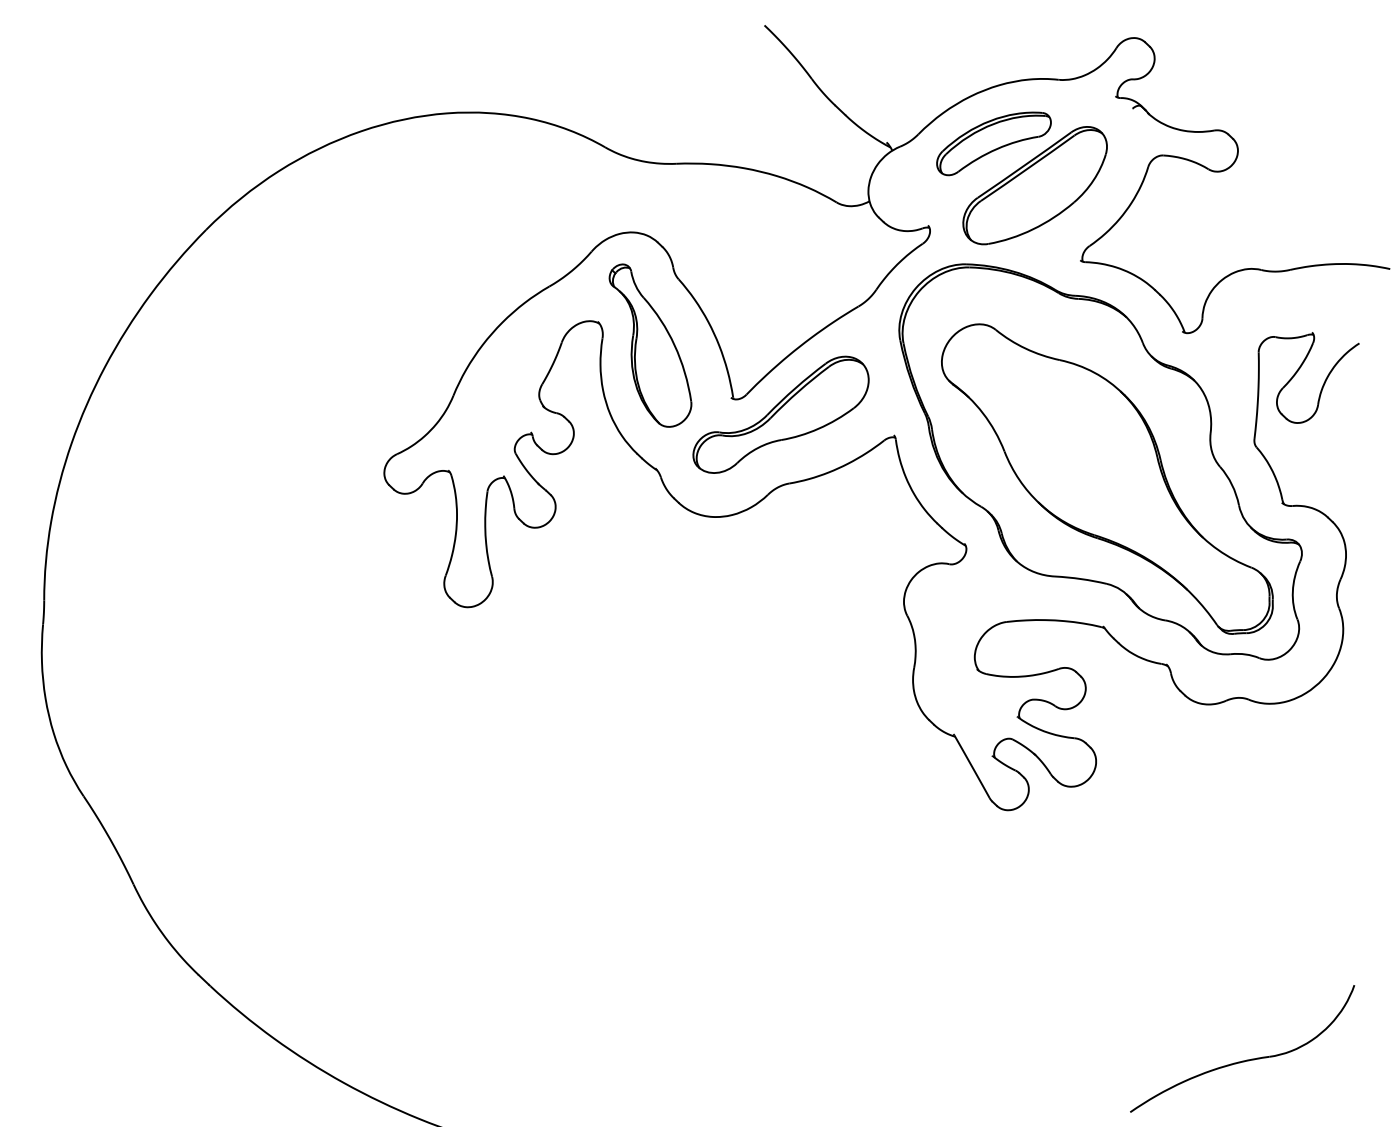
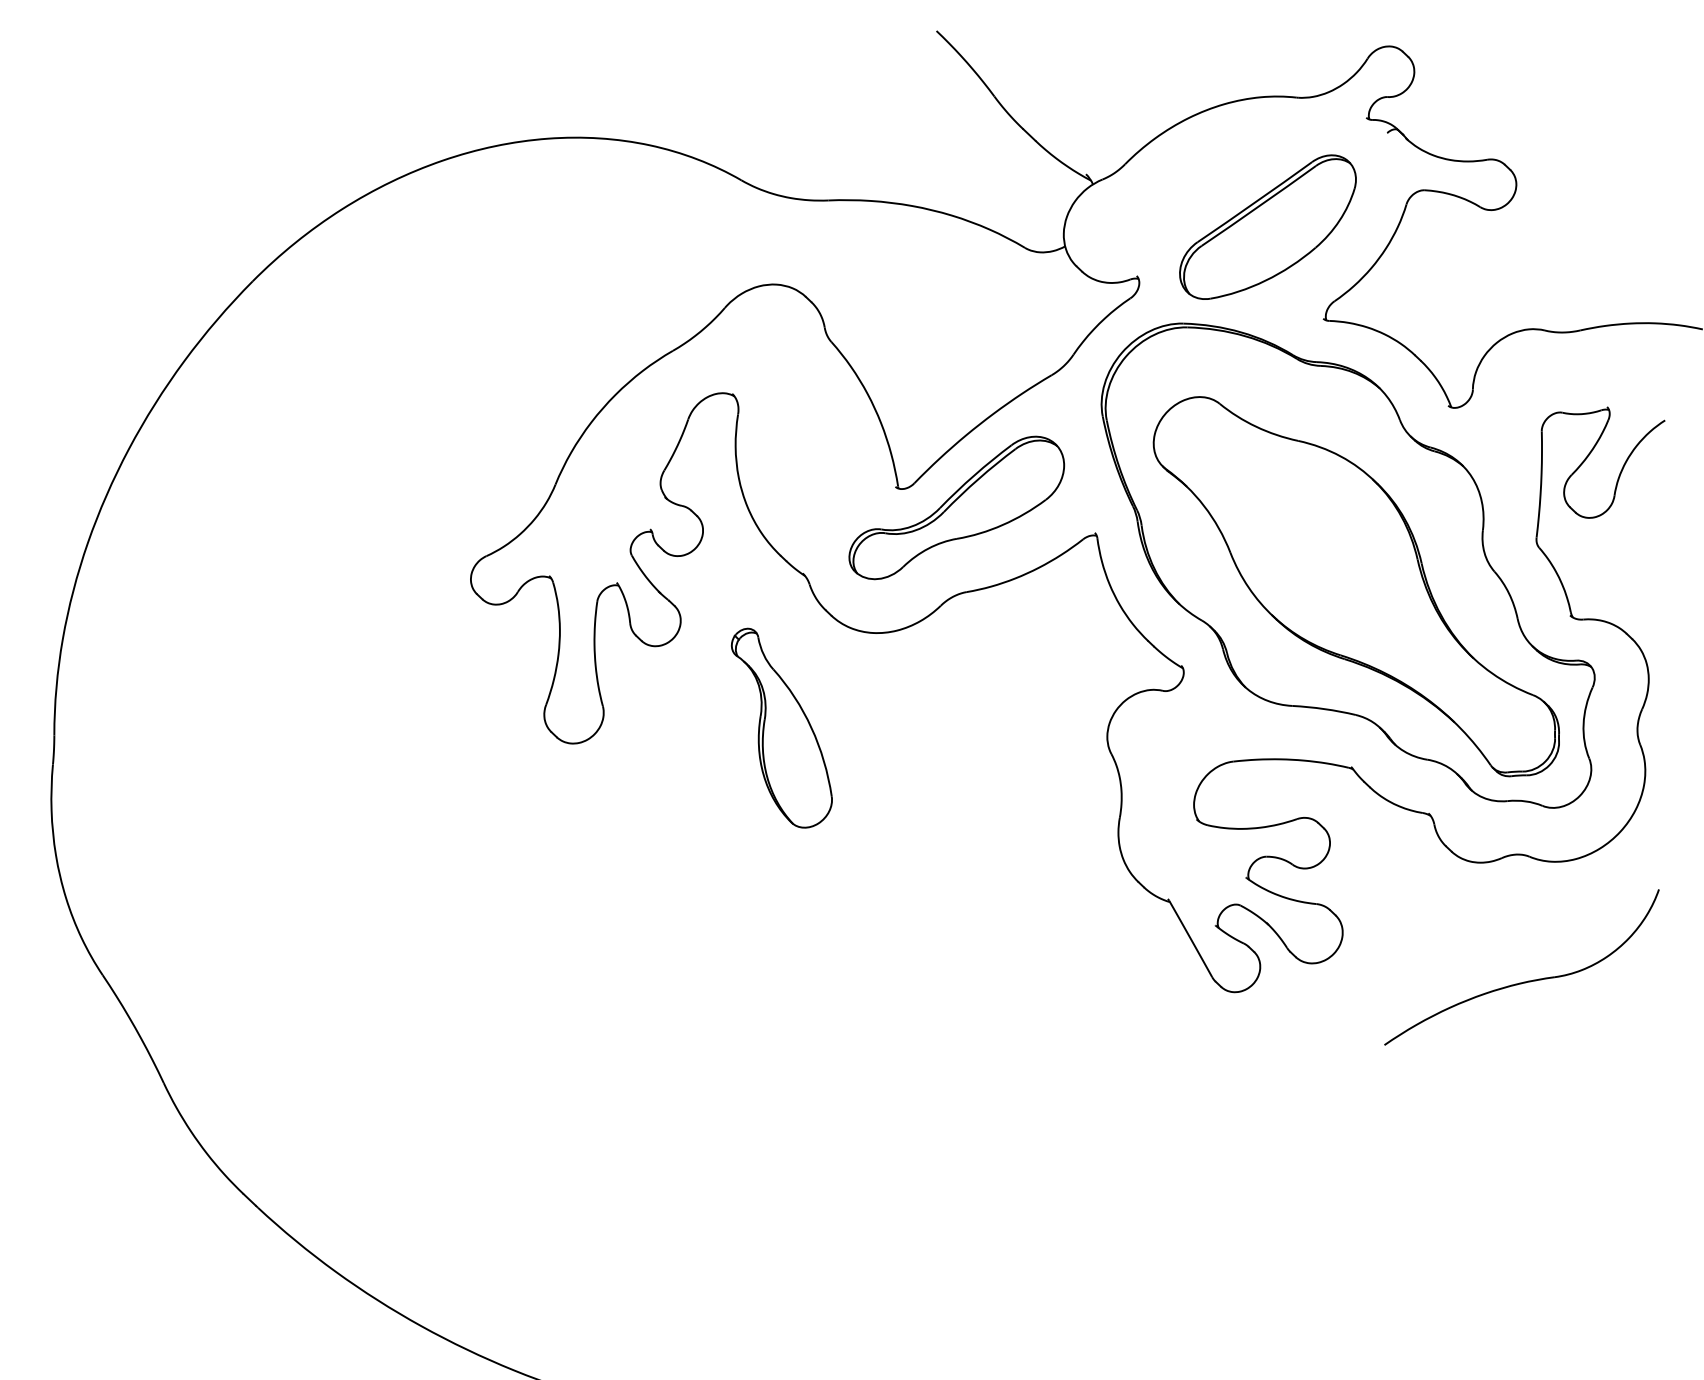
part: (993, 143) -> (1217, 175), removed
part: (650, 345) -> (781, 727), moved
part: (1243, 1060) -> (1523, 981), moved

